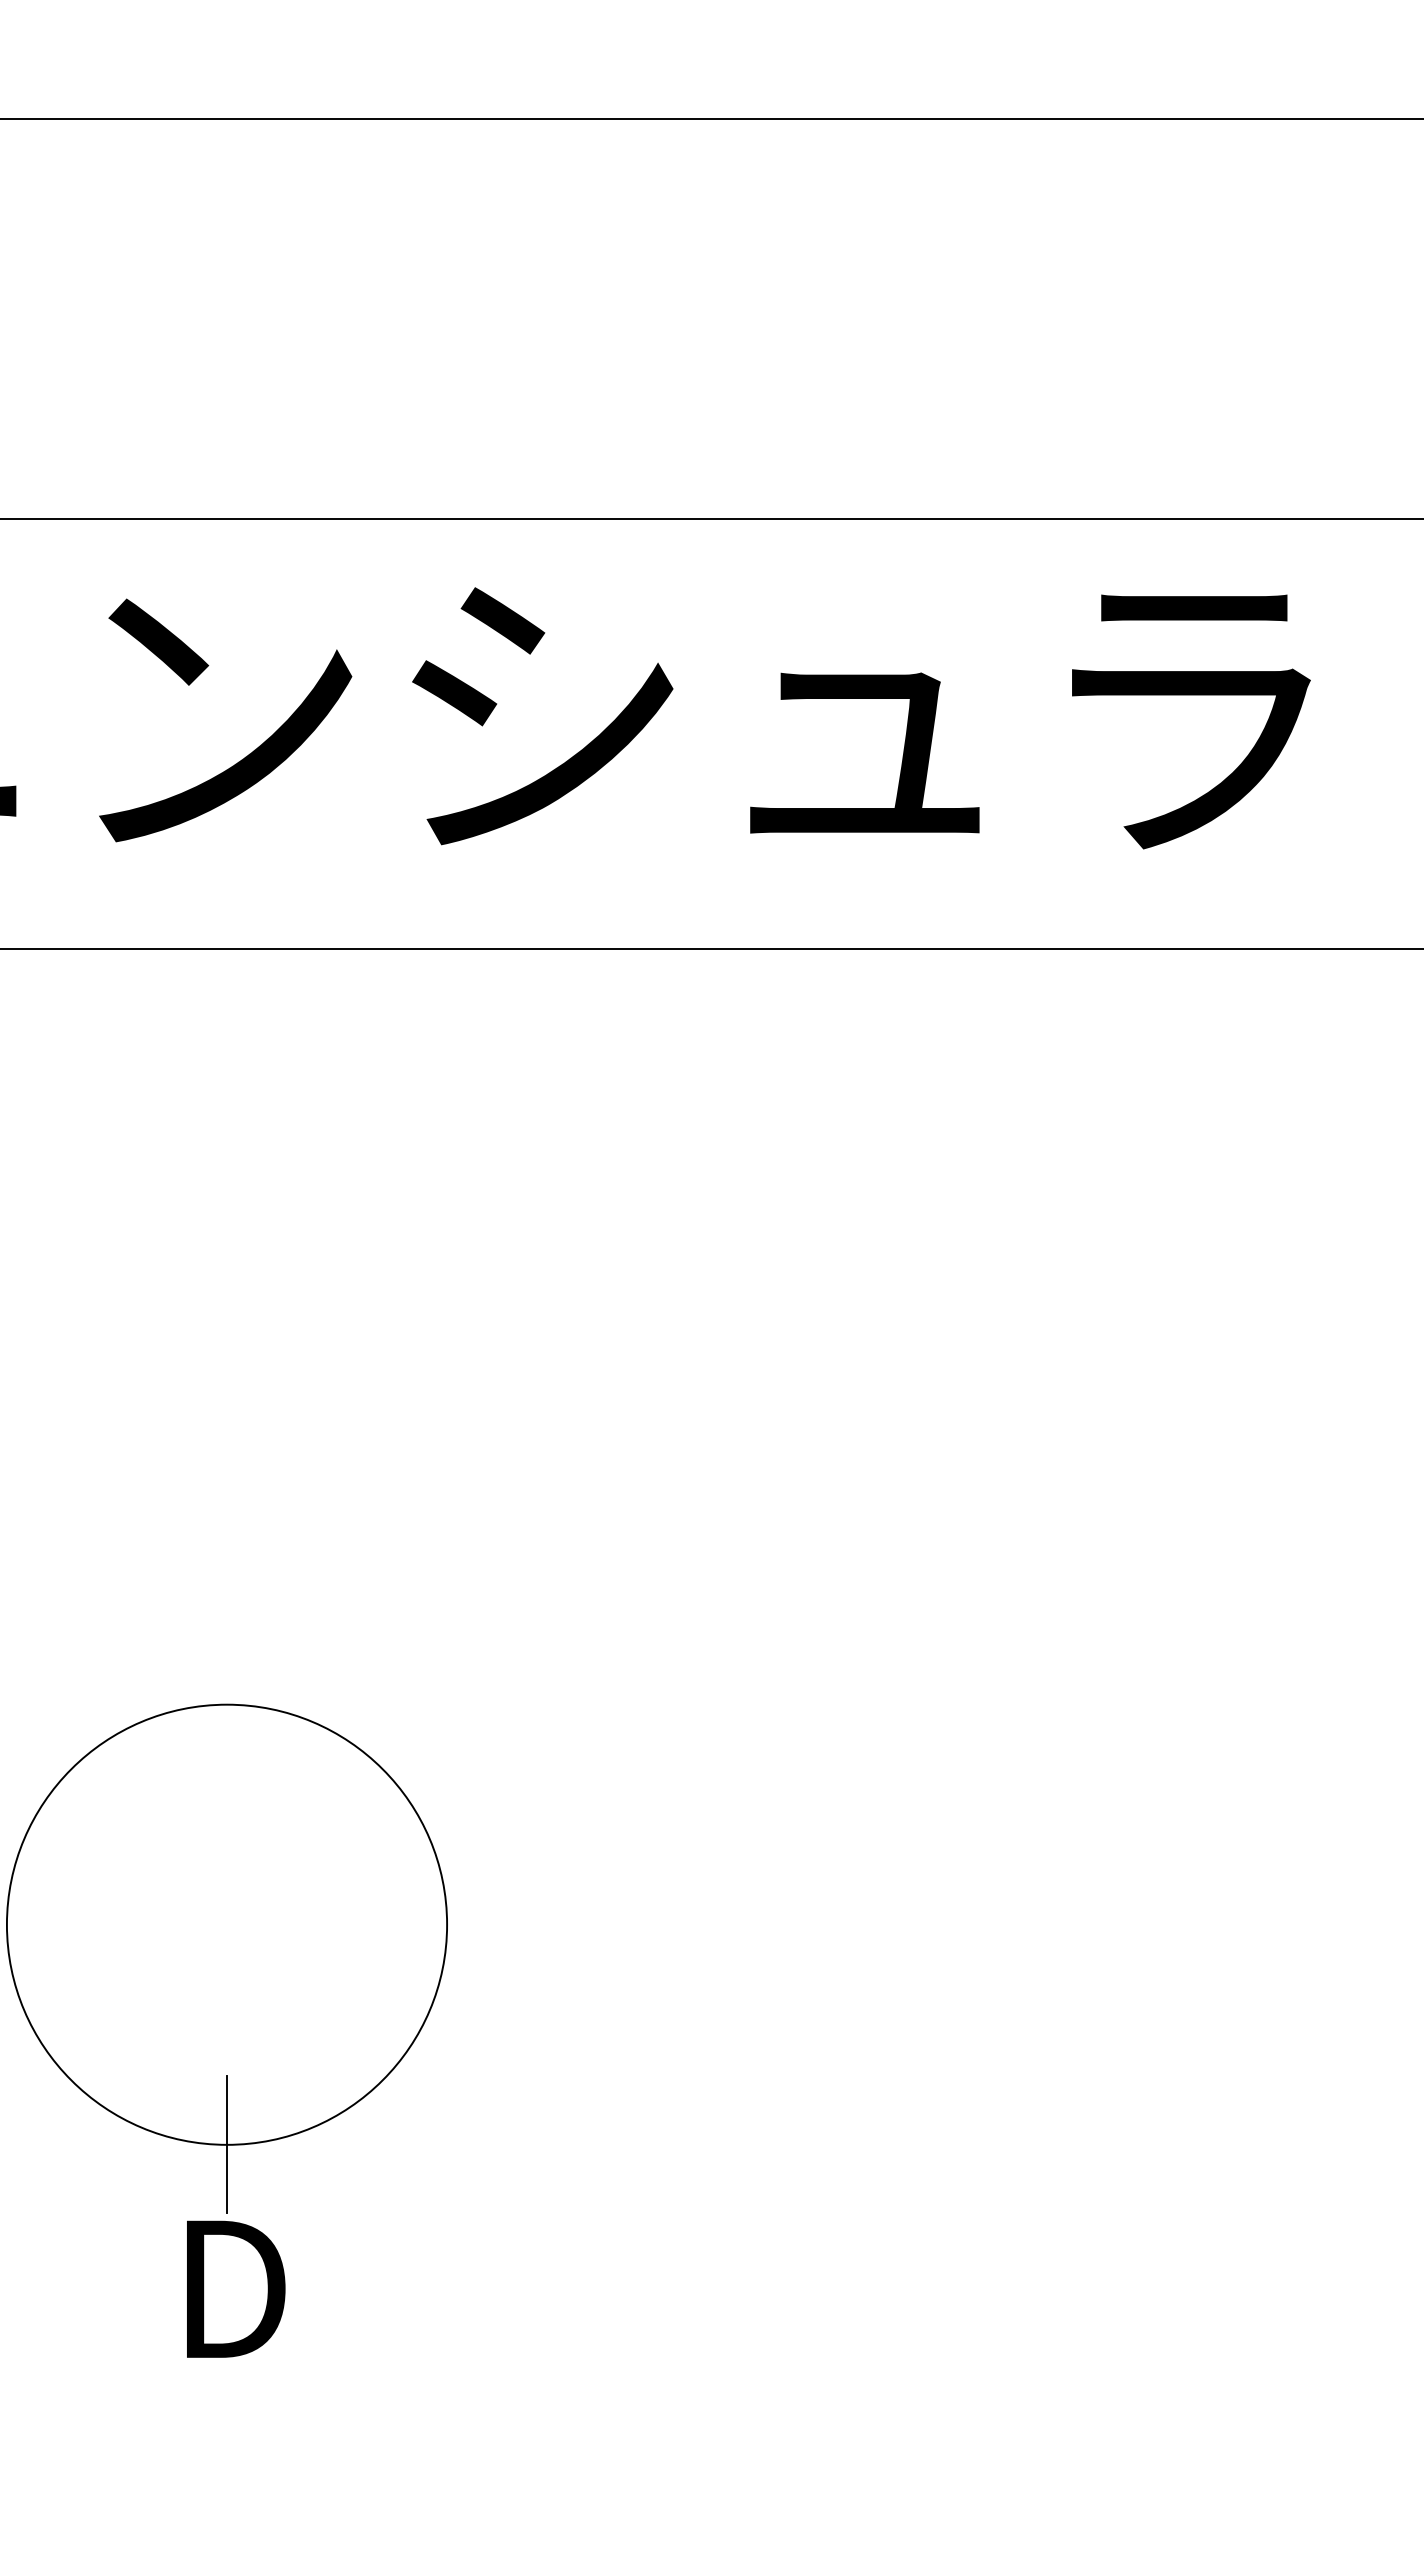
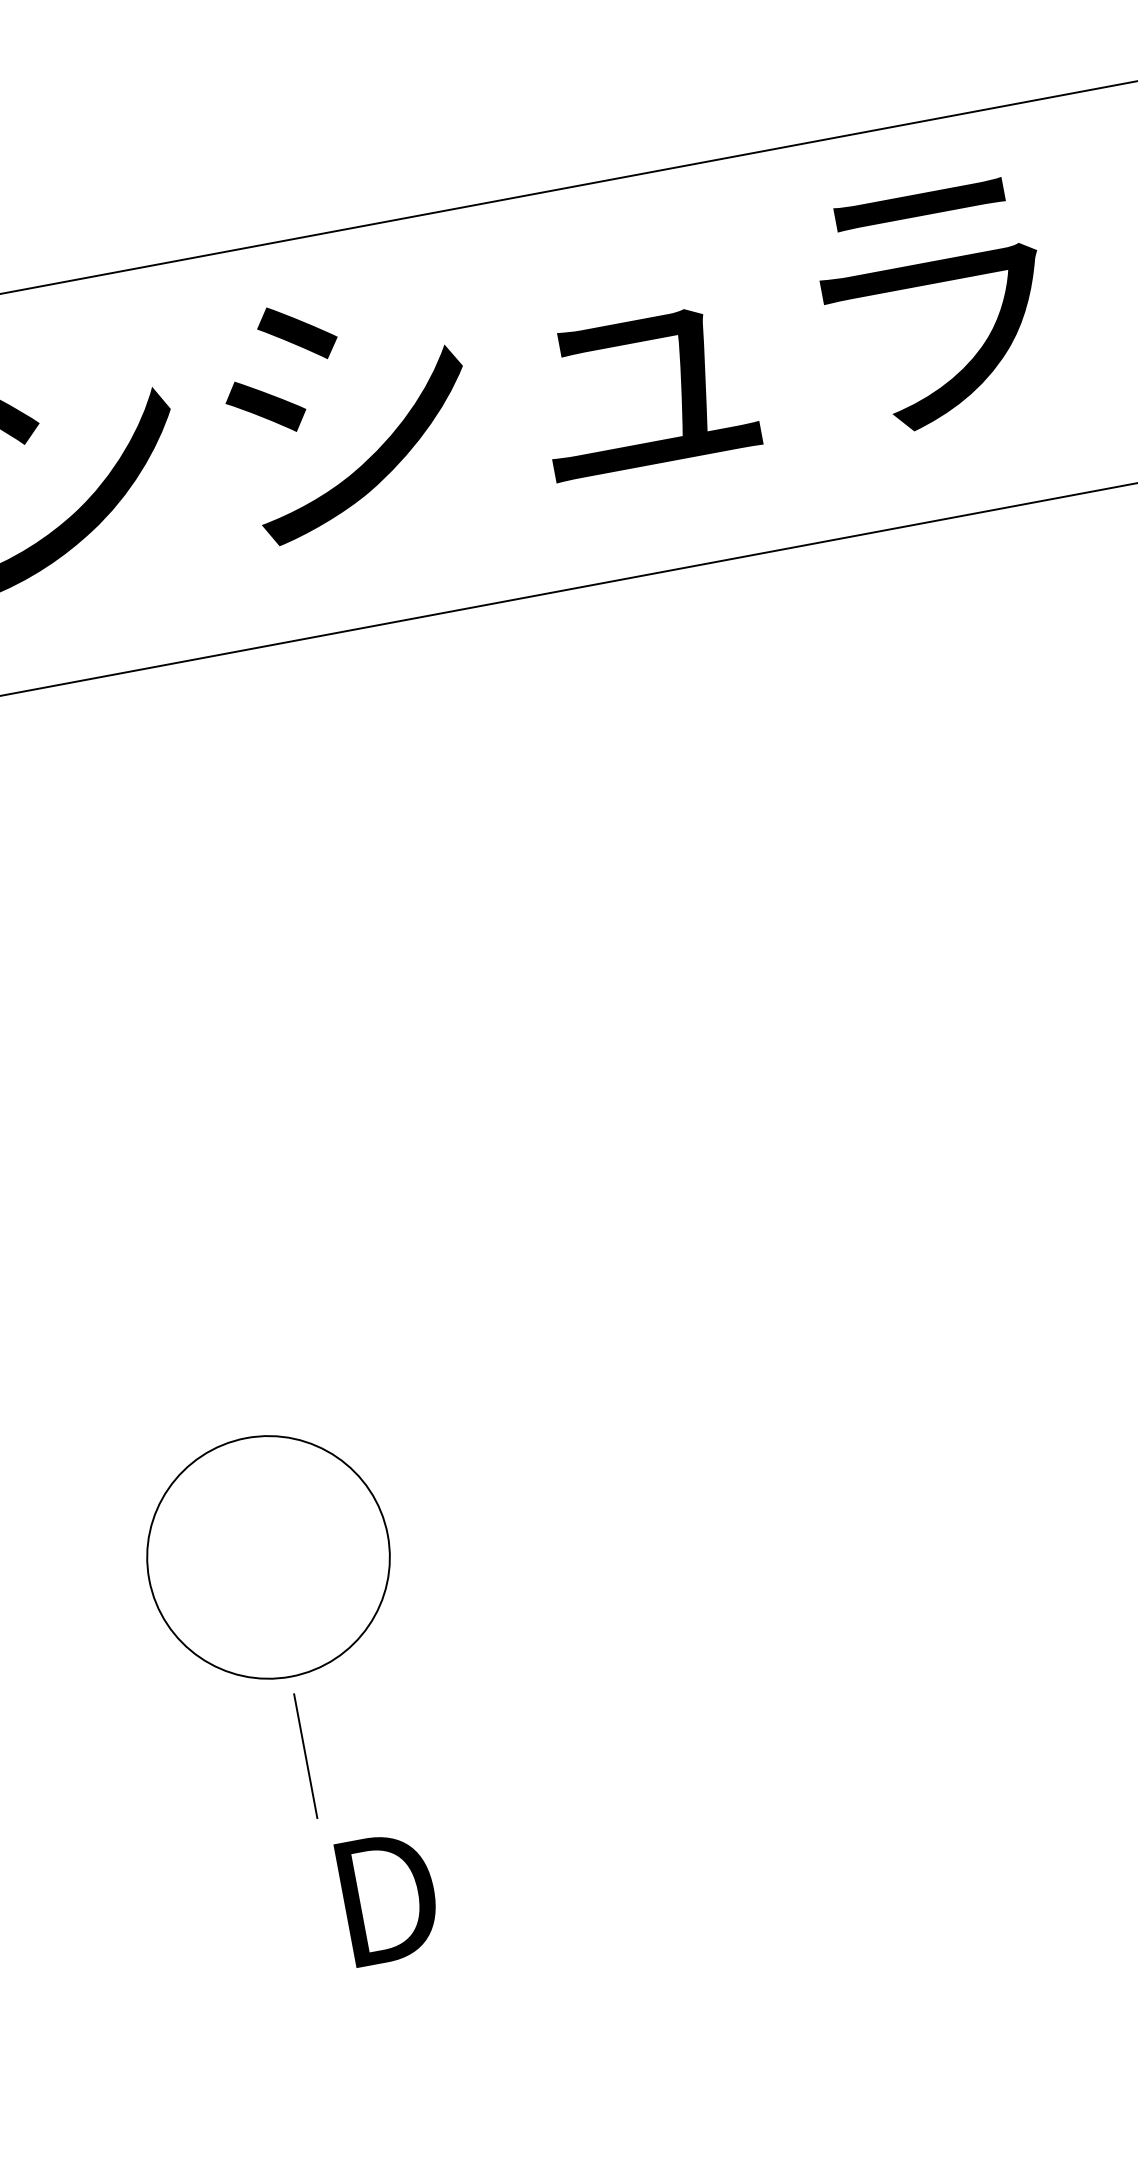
circle: (226, 1924) -> (268, 1557), size x0.6
text: (236, 2288) -> (389, 1897), moved

